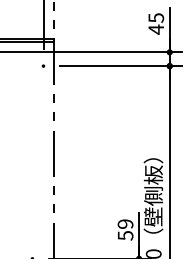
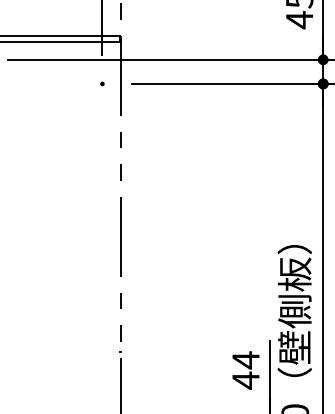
text: (125, 230) -> (245, 371), 59 -> 44

